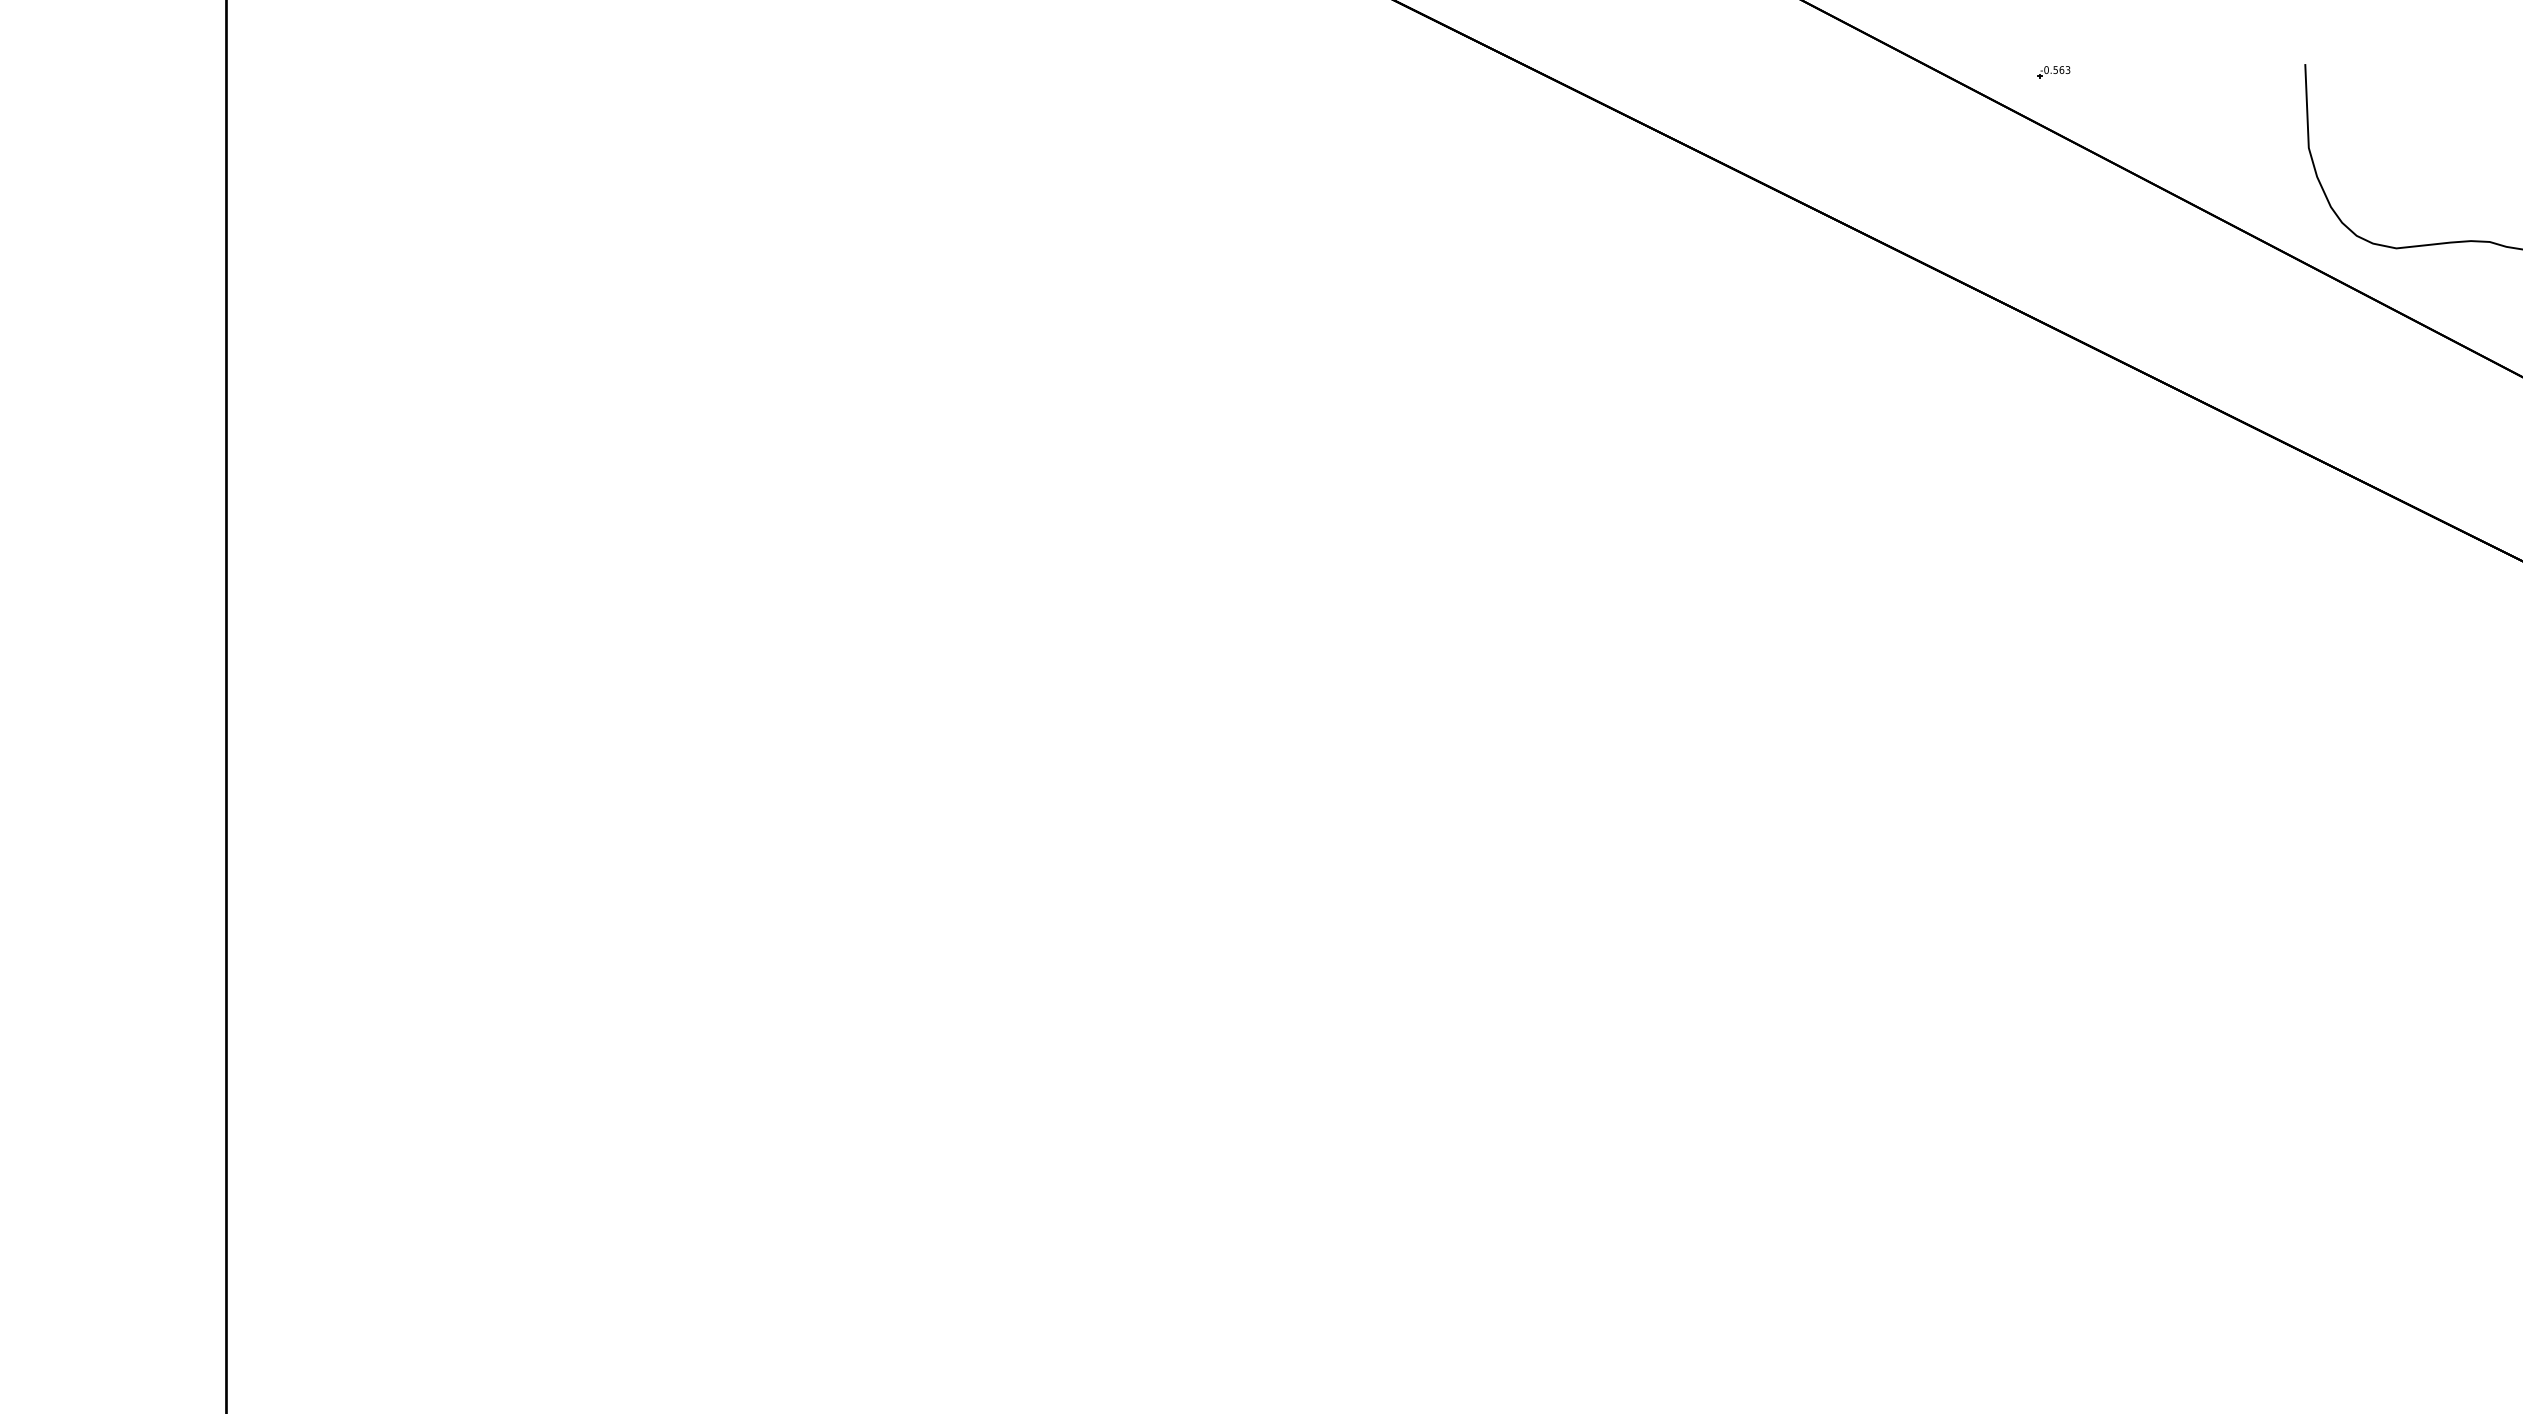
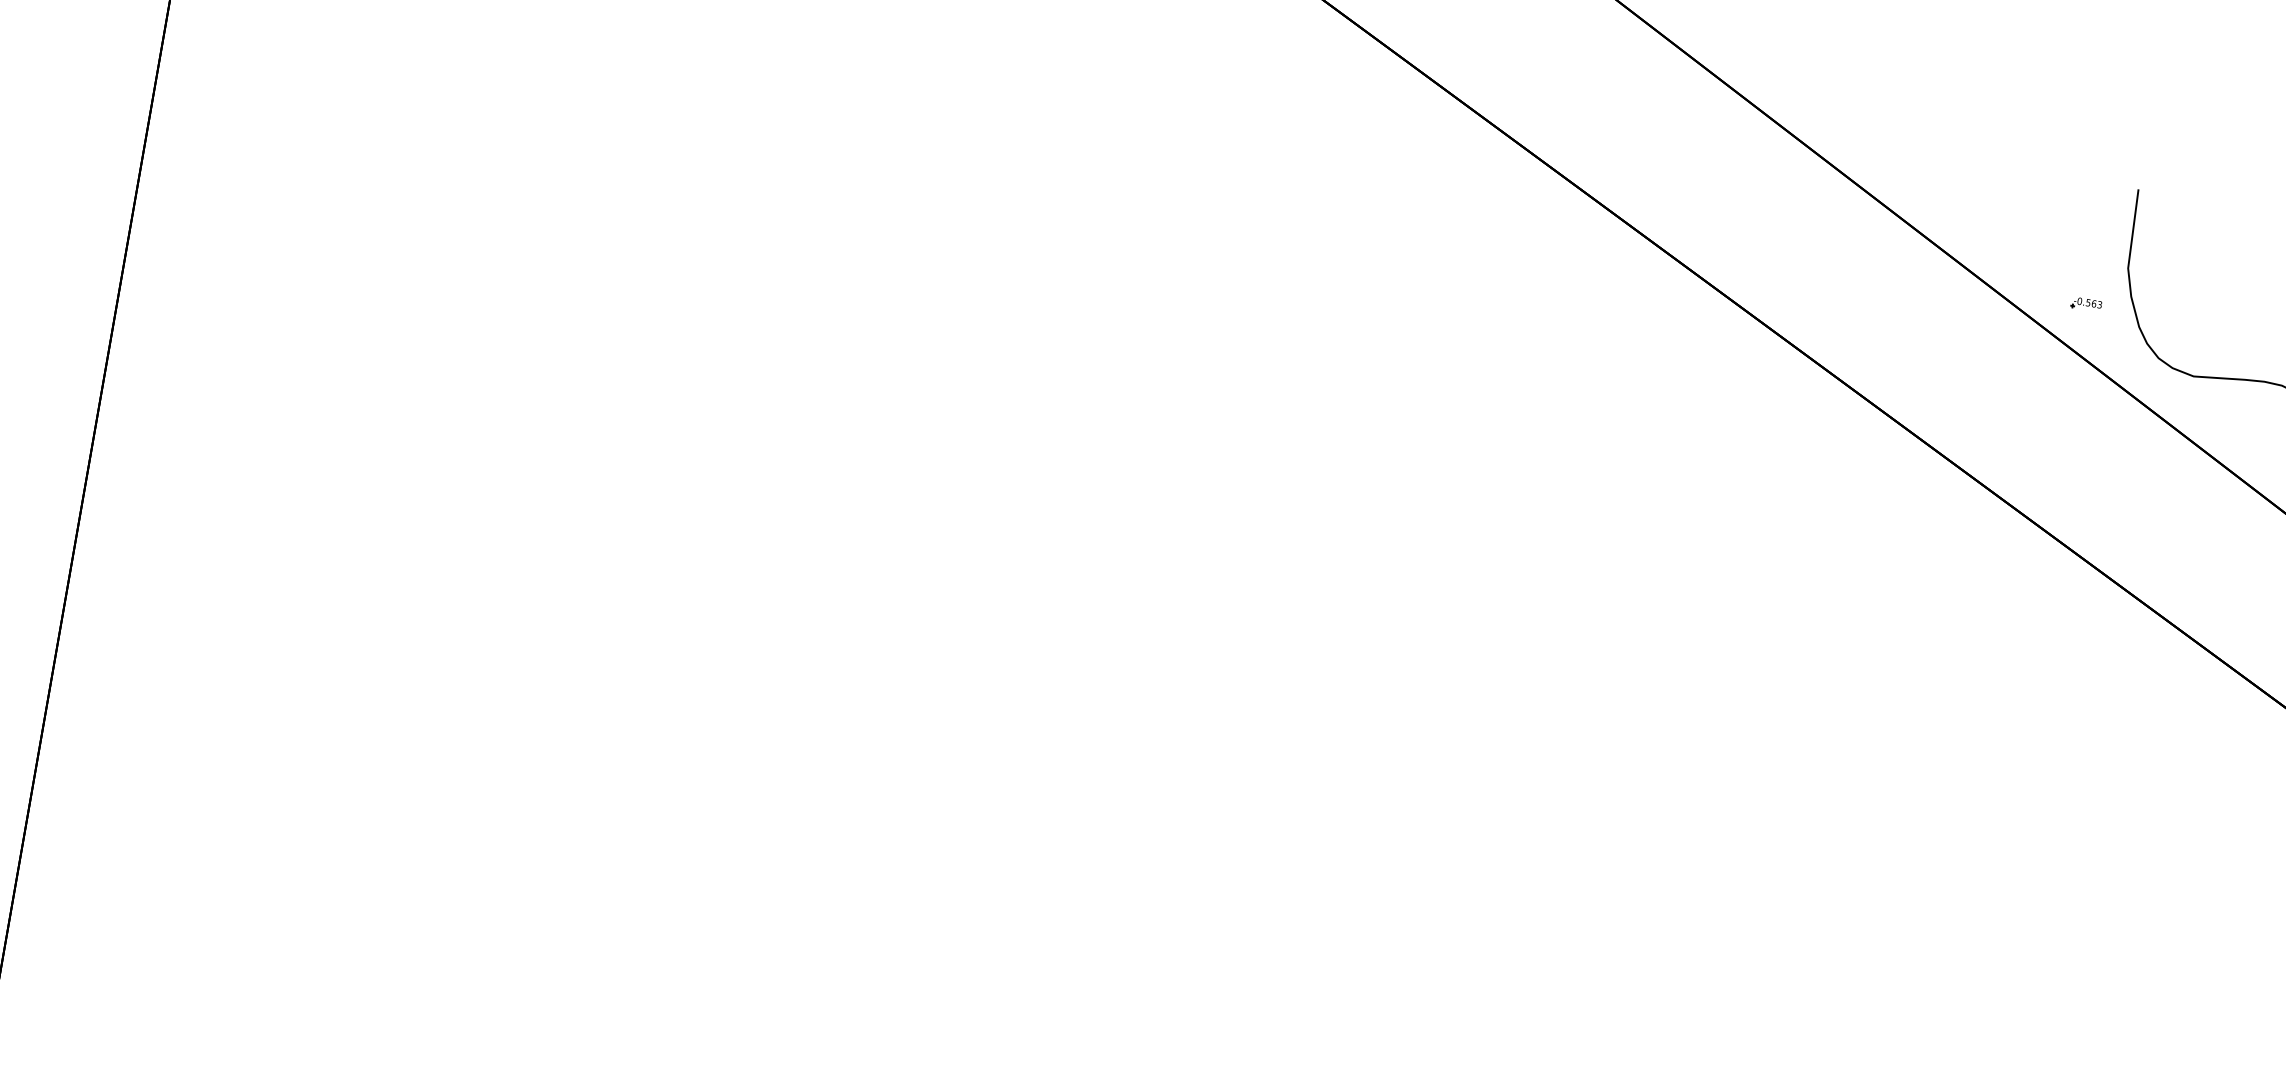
part: (2053, 72) -> (2085, 304), moved

